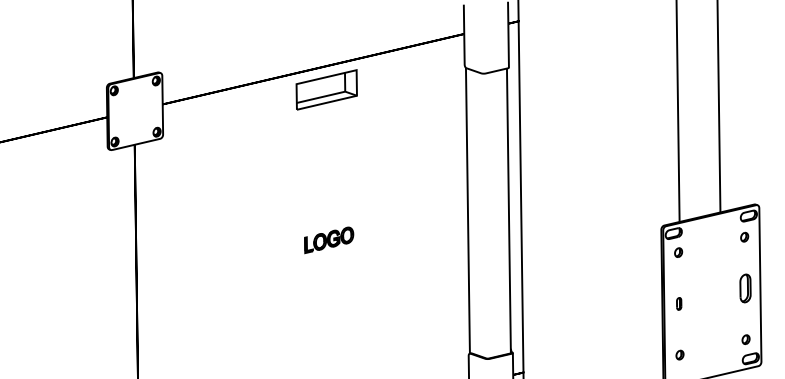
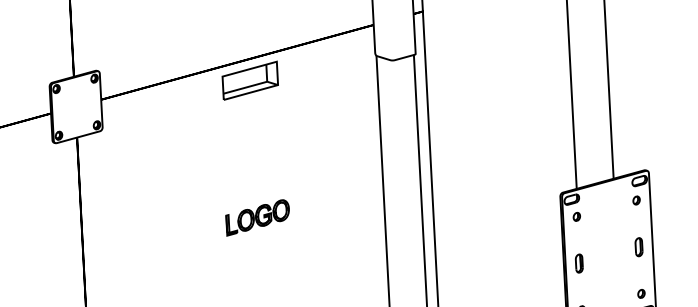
part: (328, 240) -> (257, 218), size x1.43
part: (744, 288) -> (638, 247), size x0.71
part: (678, 303) -> (578, 263), size x1.67

